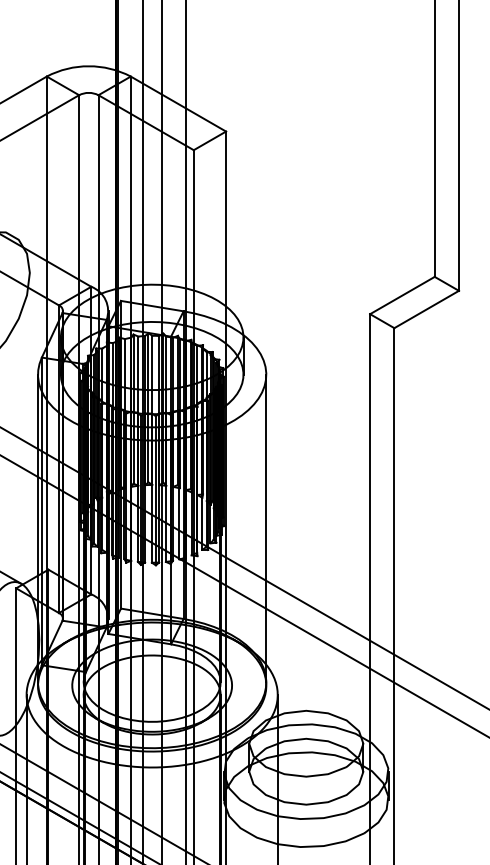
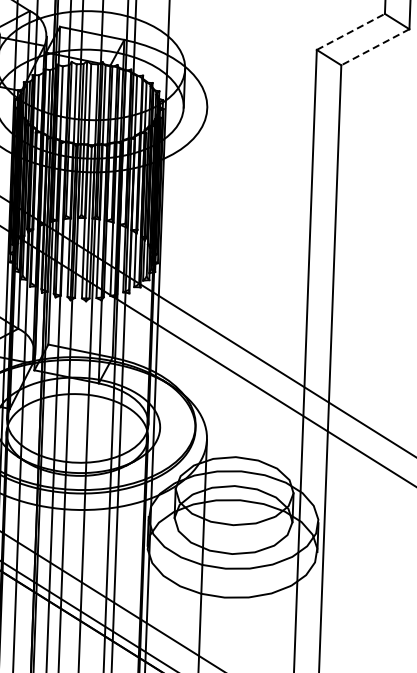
line: (402, 295) -> (350, 31), solid -> dashed
line: (426, 309) -> (375, 47), solid -> dashed
line: (266, 528) -> (201, 267), removed

